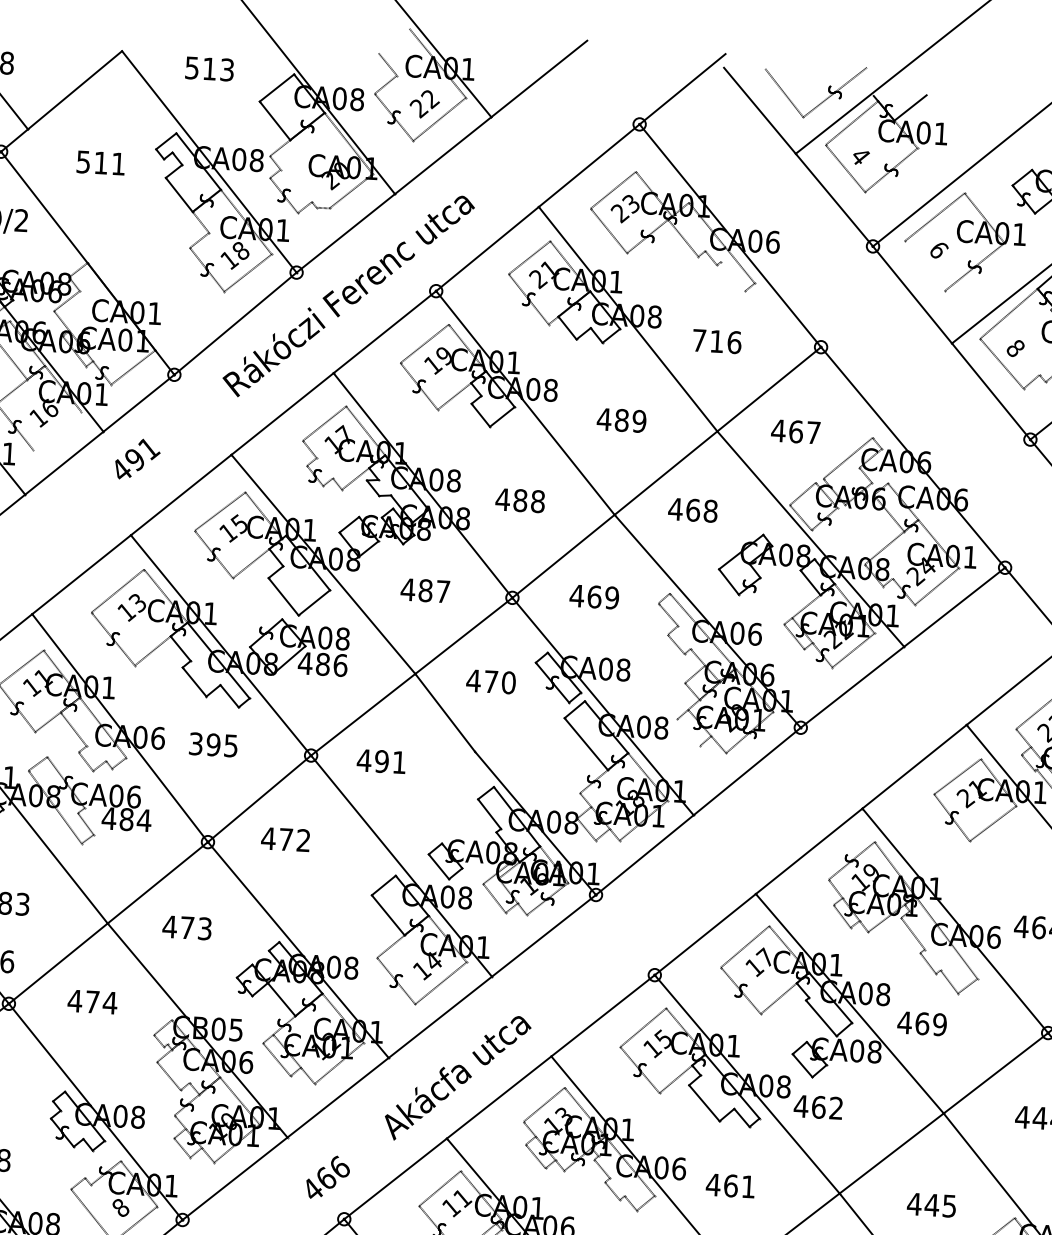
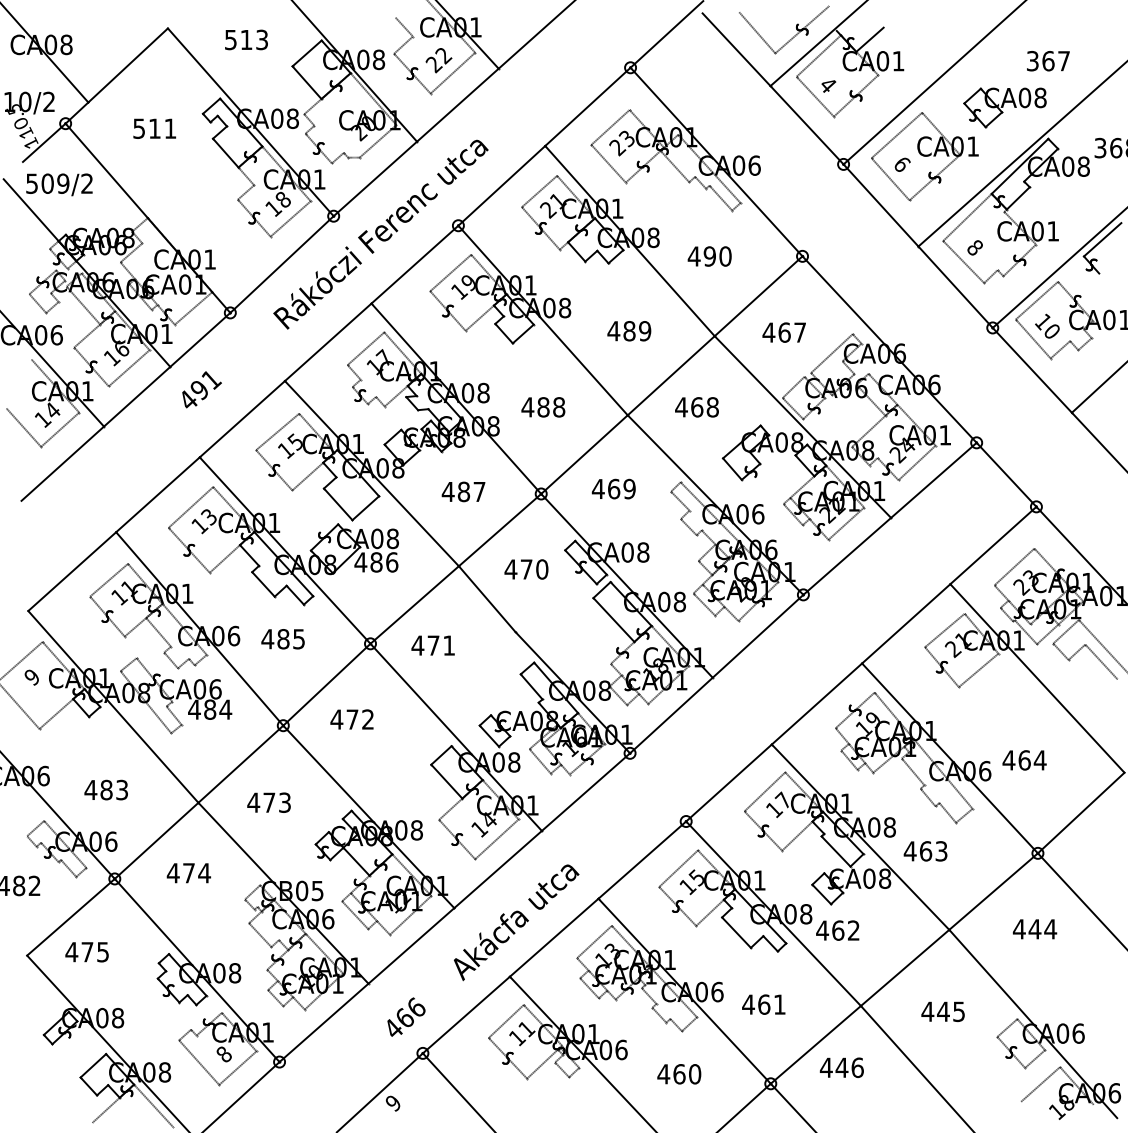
line: (924, 266) -> (890, 179), added
line: (732, 275) -> (720, 197), added
text: (716, 341) -> (709, 256), 716 -> 490
line: (56, 430) -> (128, 368), added
line: (689, 732) -> (704, 604), added
text: (204, 744) -> (275, 639), 395 -> 485
text: (381, 761) -> (433, 645), 491 -> 471
text: (939, 1024) -> (941, 851), 469 -> 463

